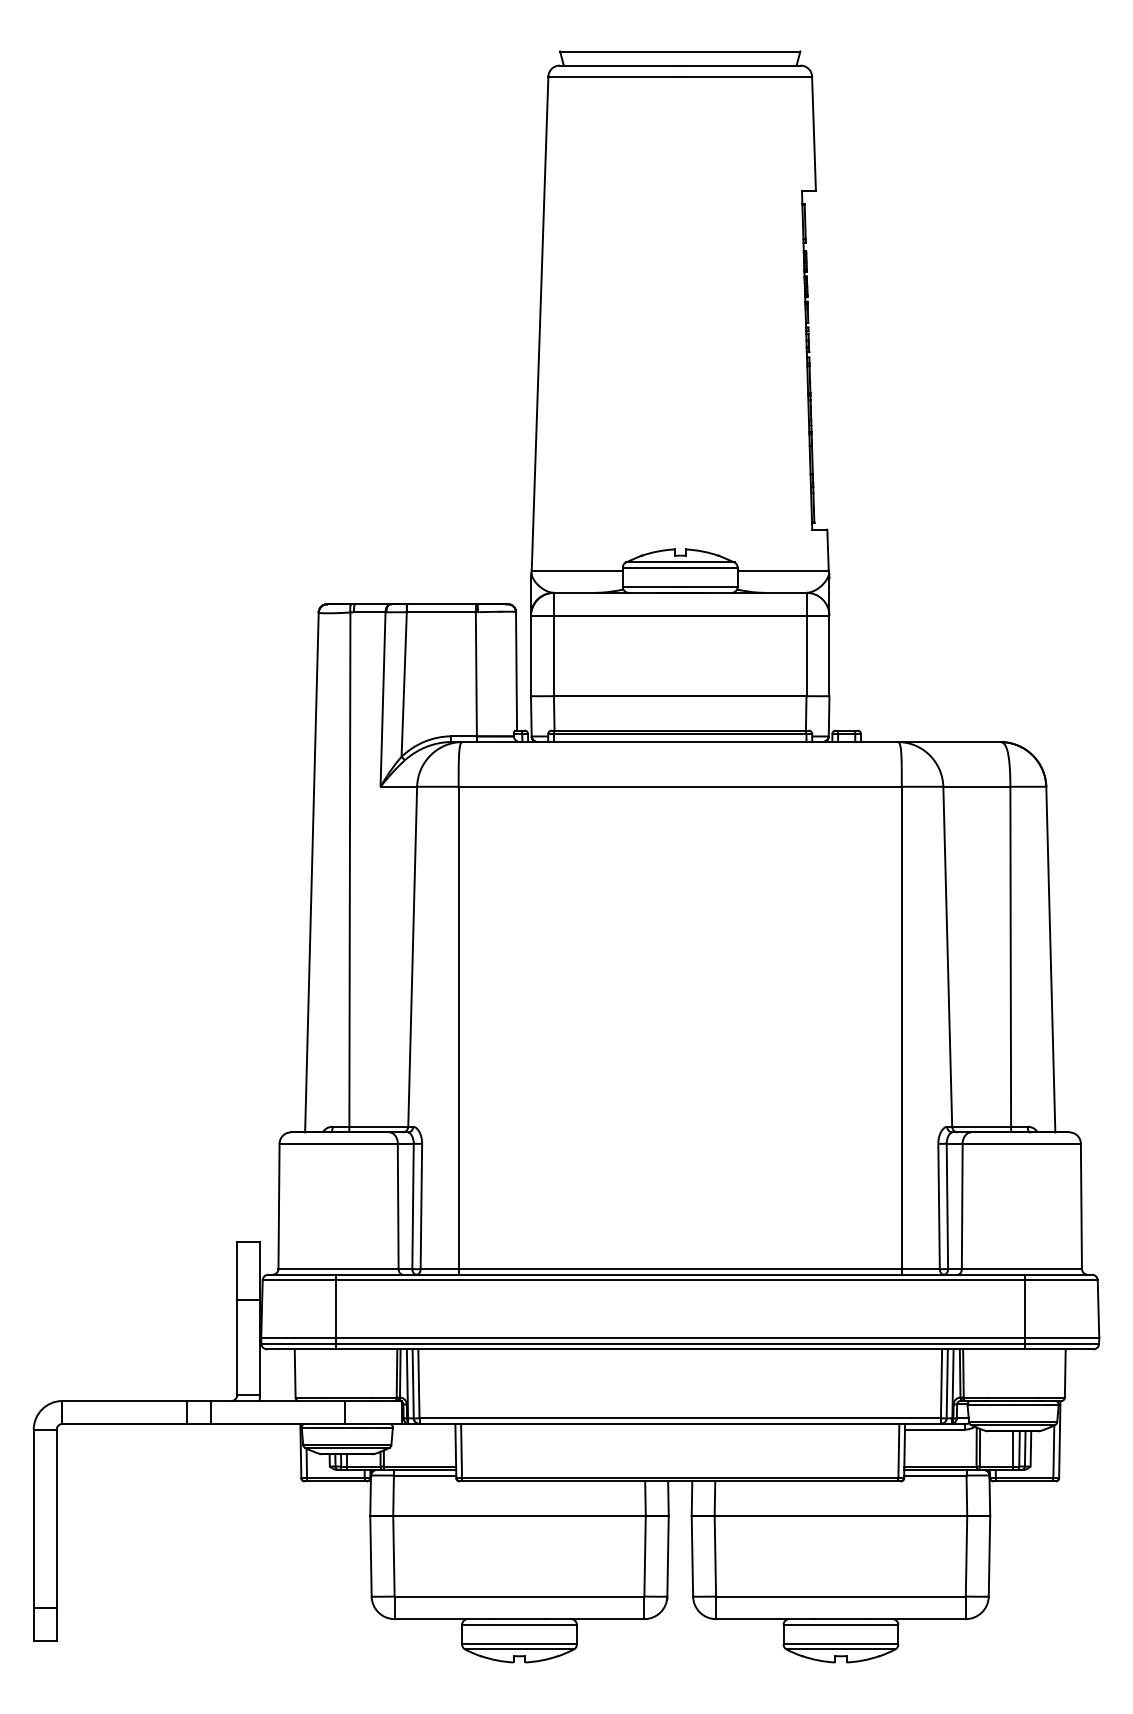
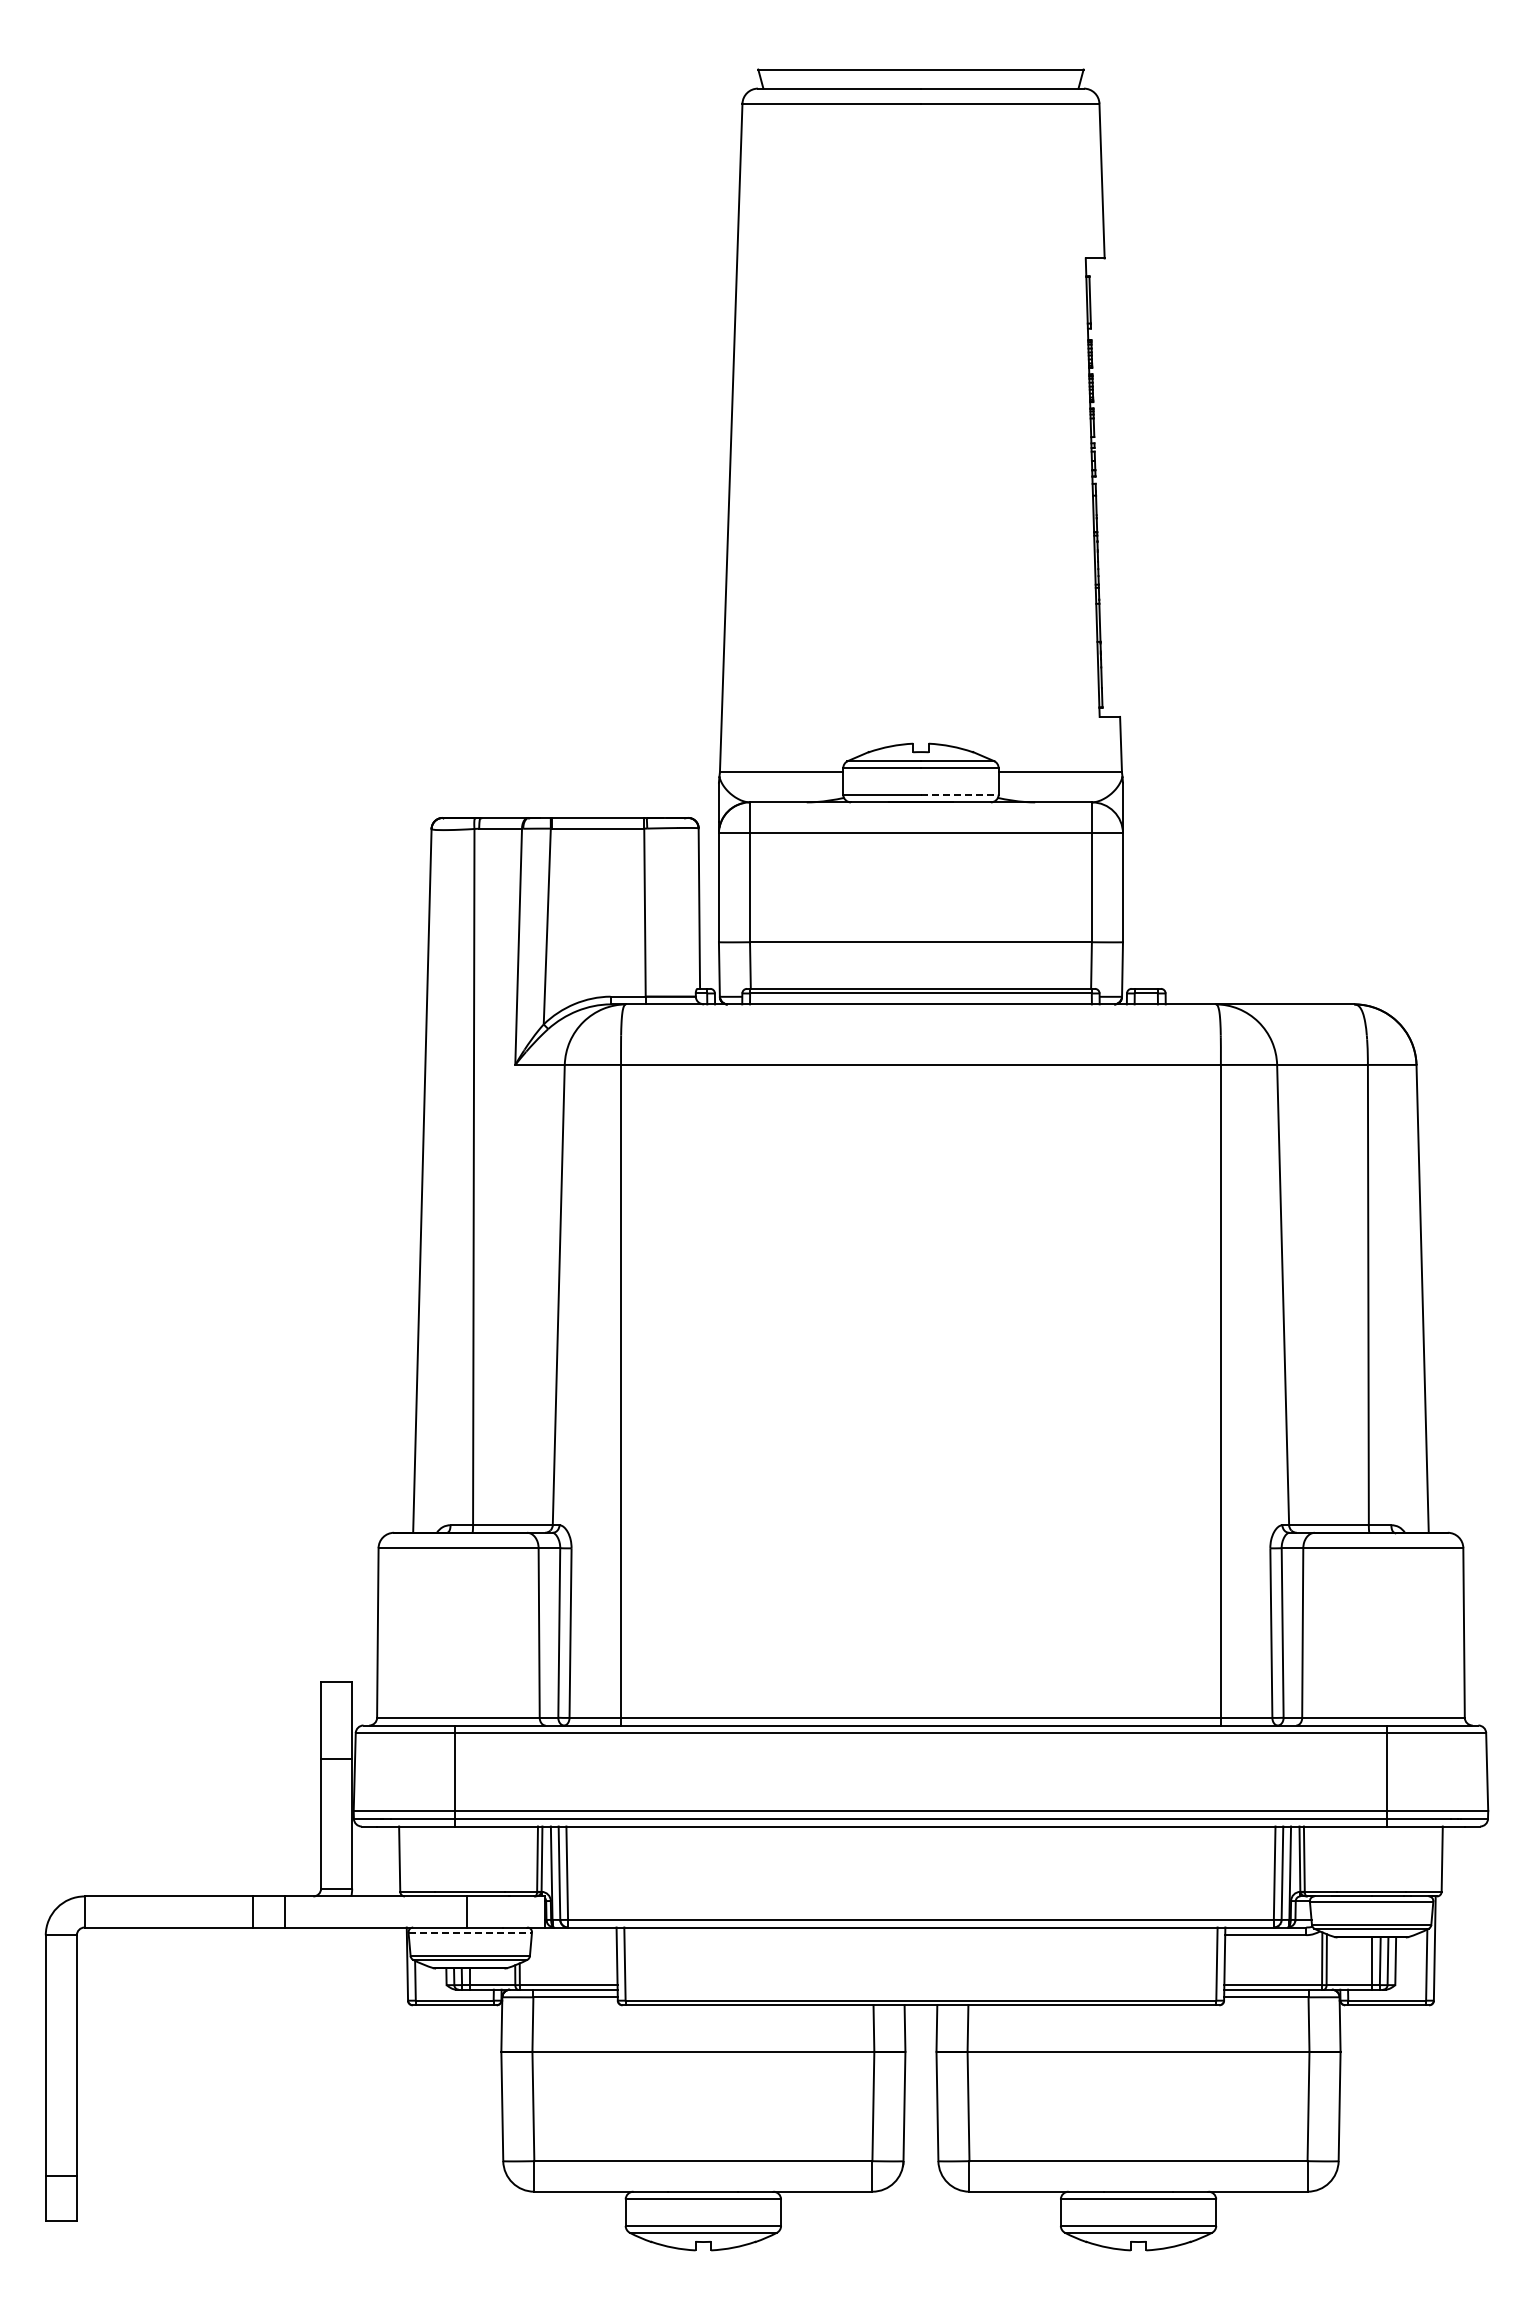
line: (708, 587) -> (959, 794), solid -> dashed
line: (347, 1427) -> (470, 1932), solid -> dashed

